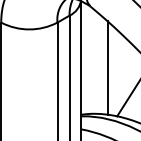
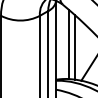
line: (100, 64) -> (69, 44), added

